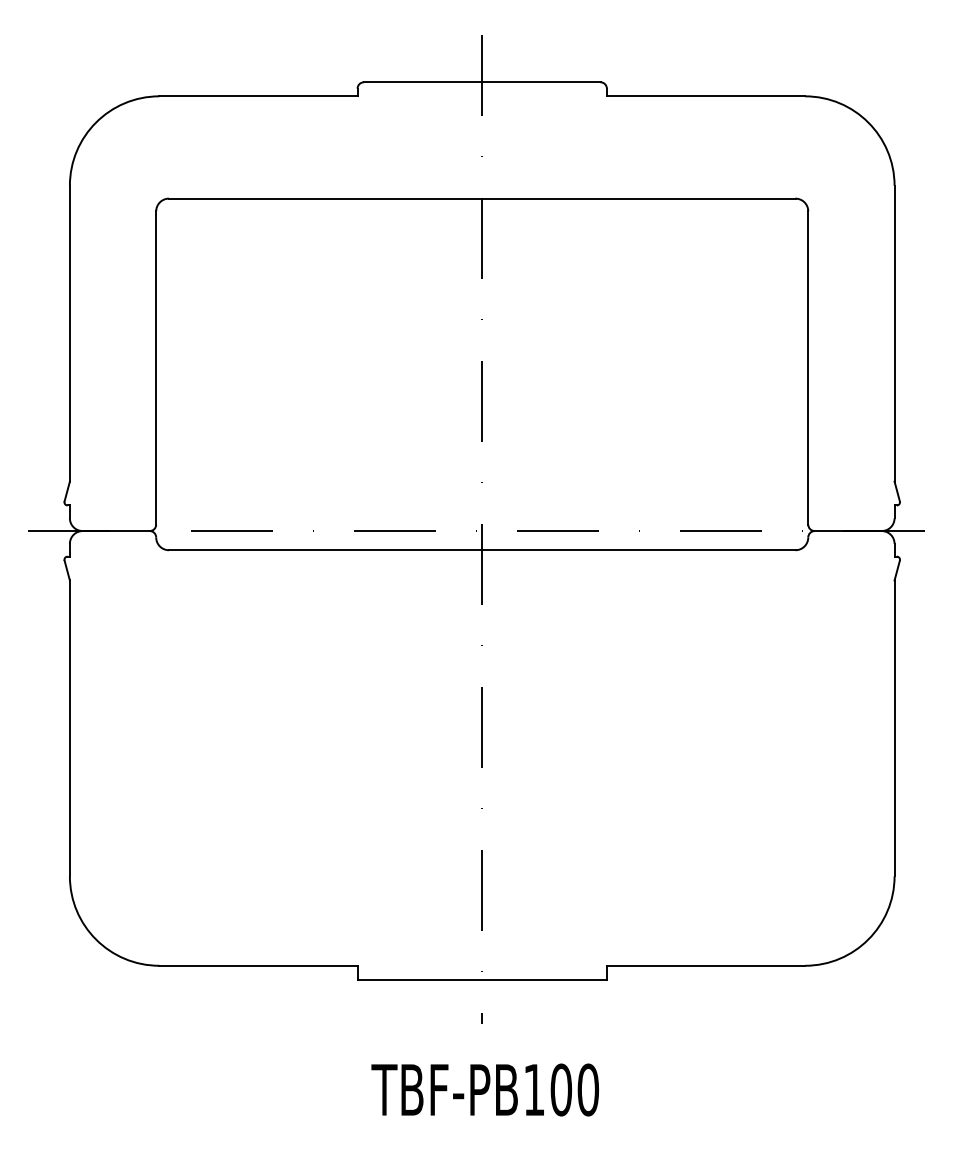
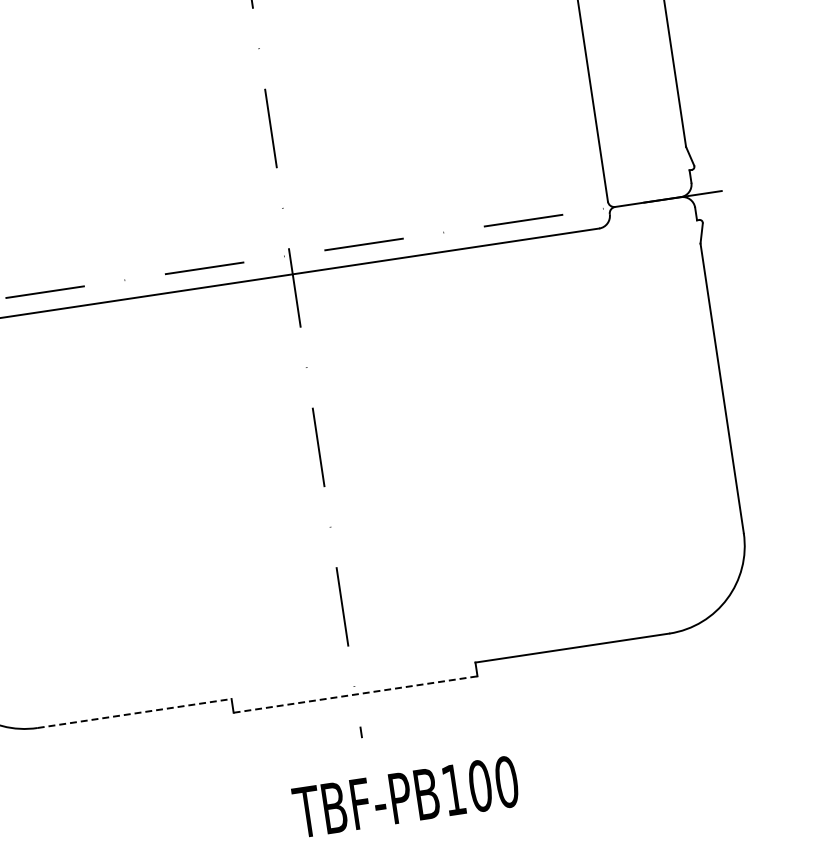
line: (258, 965) -> (134, 713), solid -> dashed
line: (482, 979) -> (355, 694), solid -> dashed
text: (484, 1089) -> (405, 796), moved

